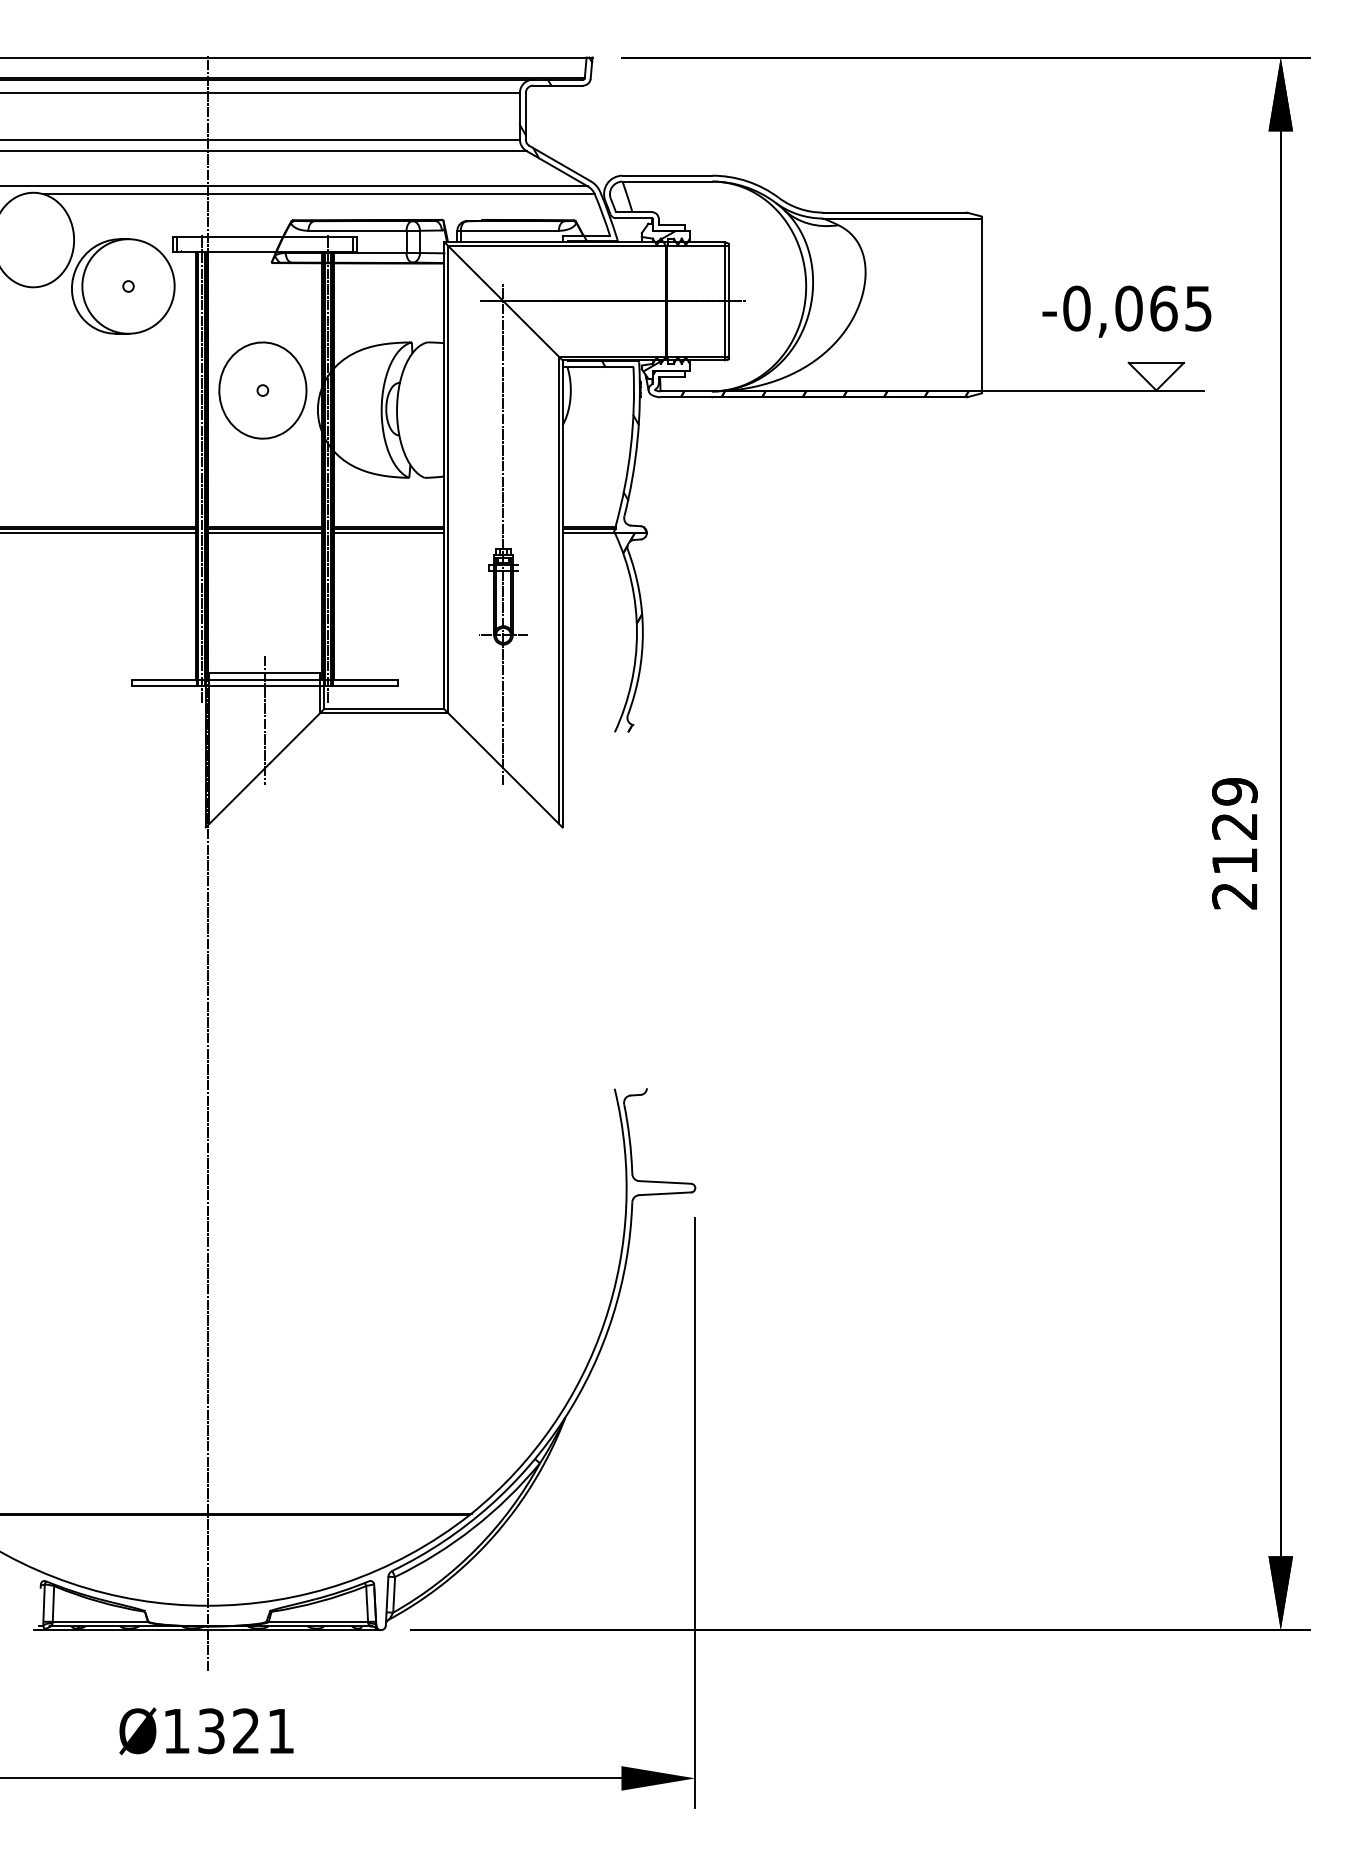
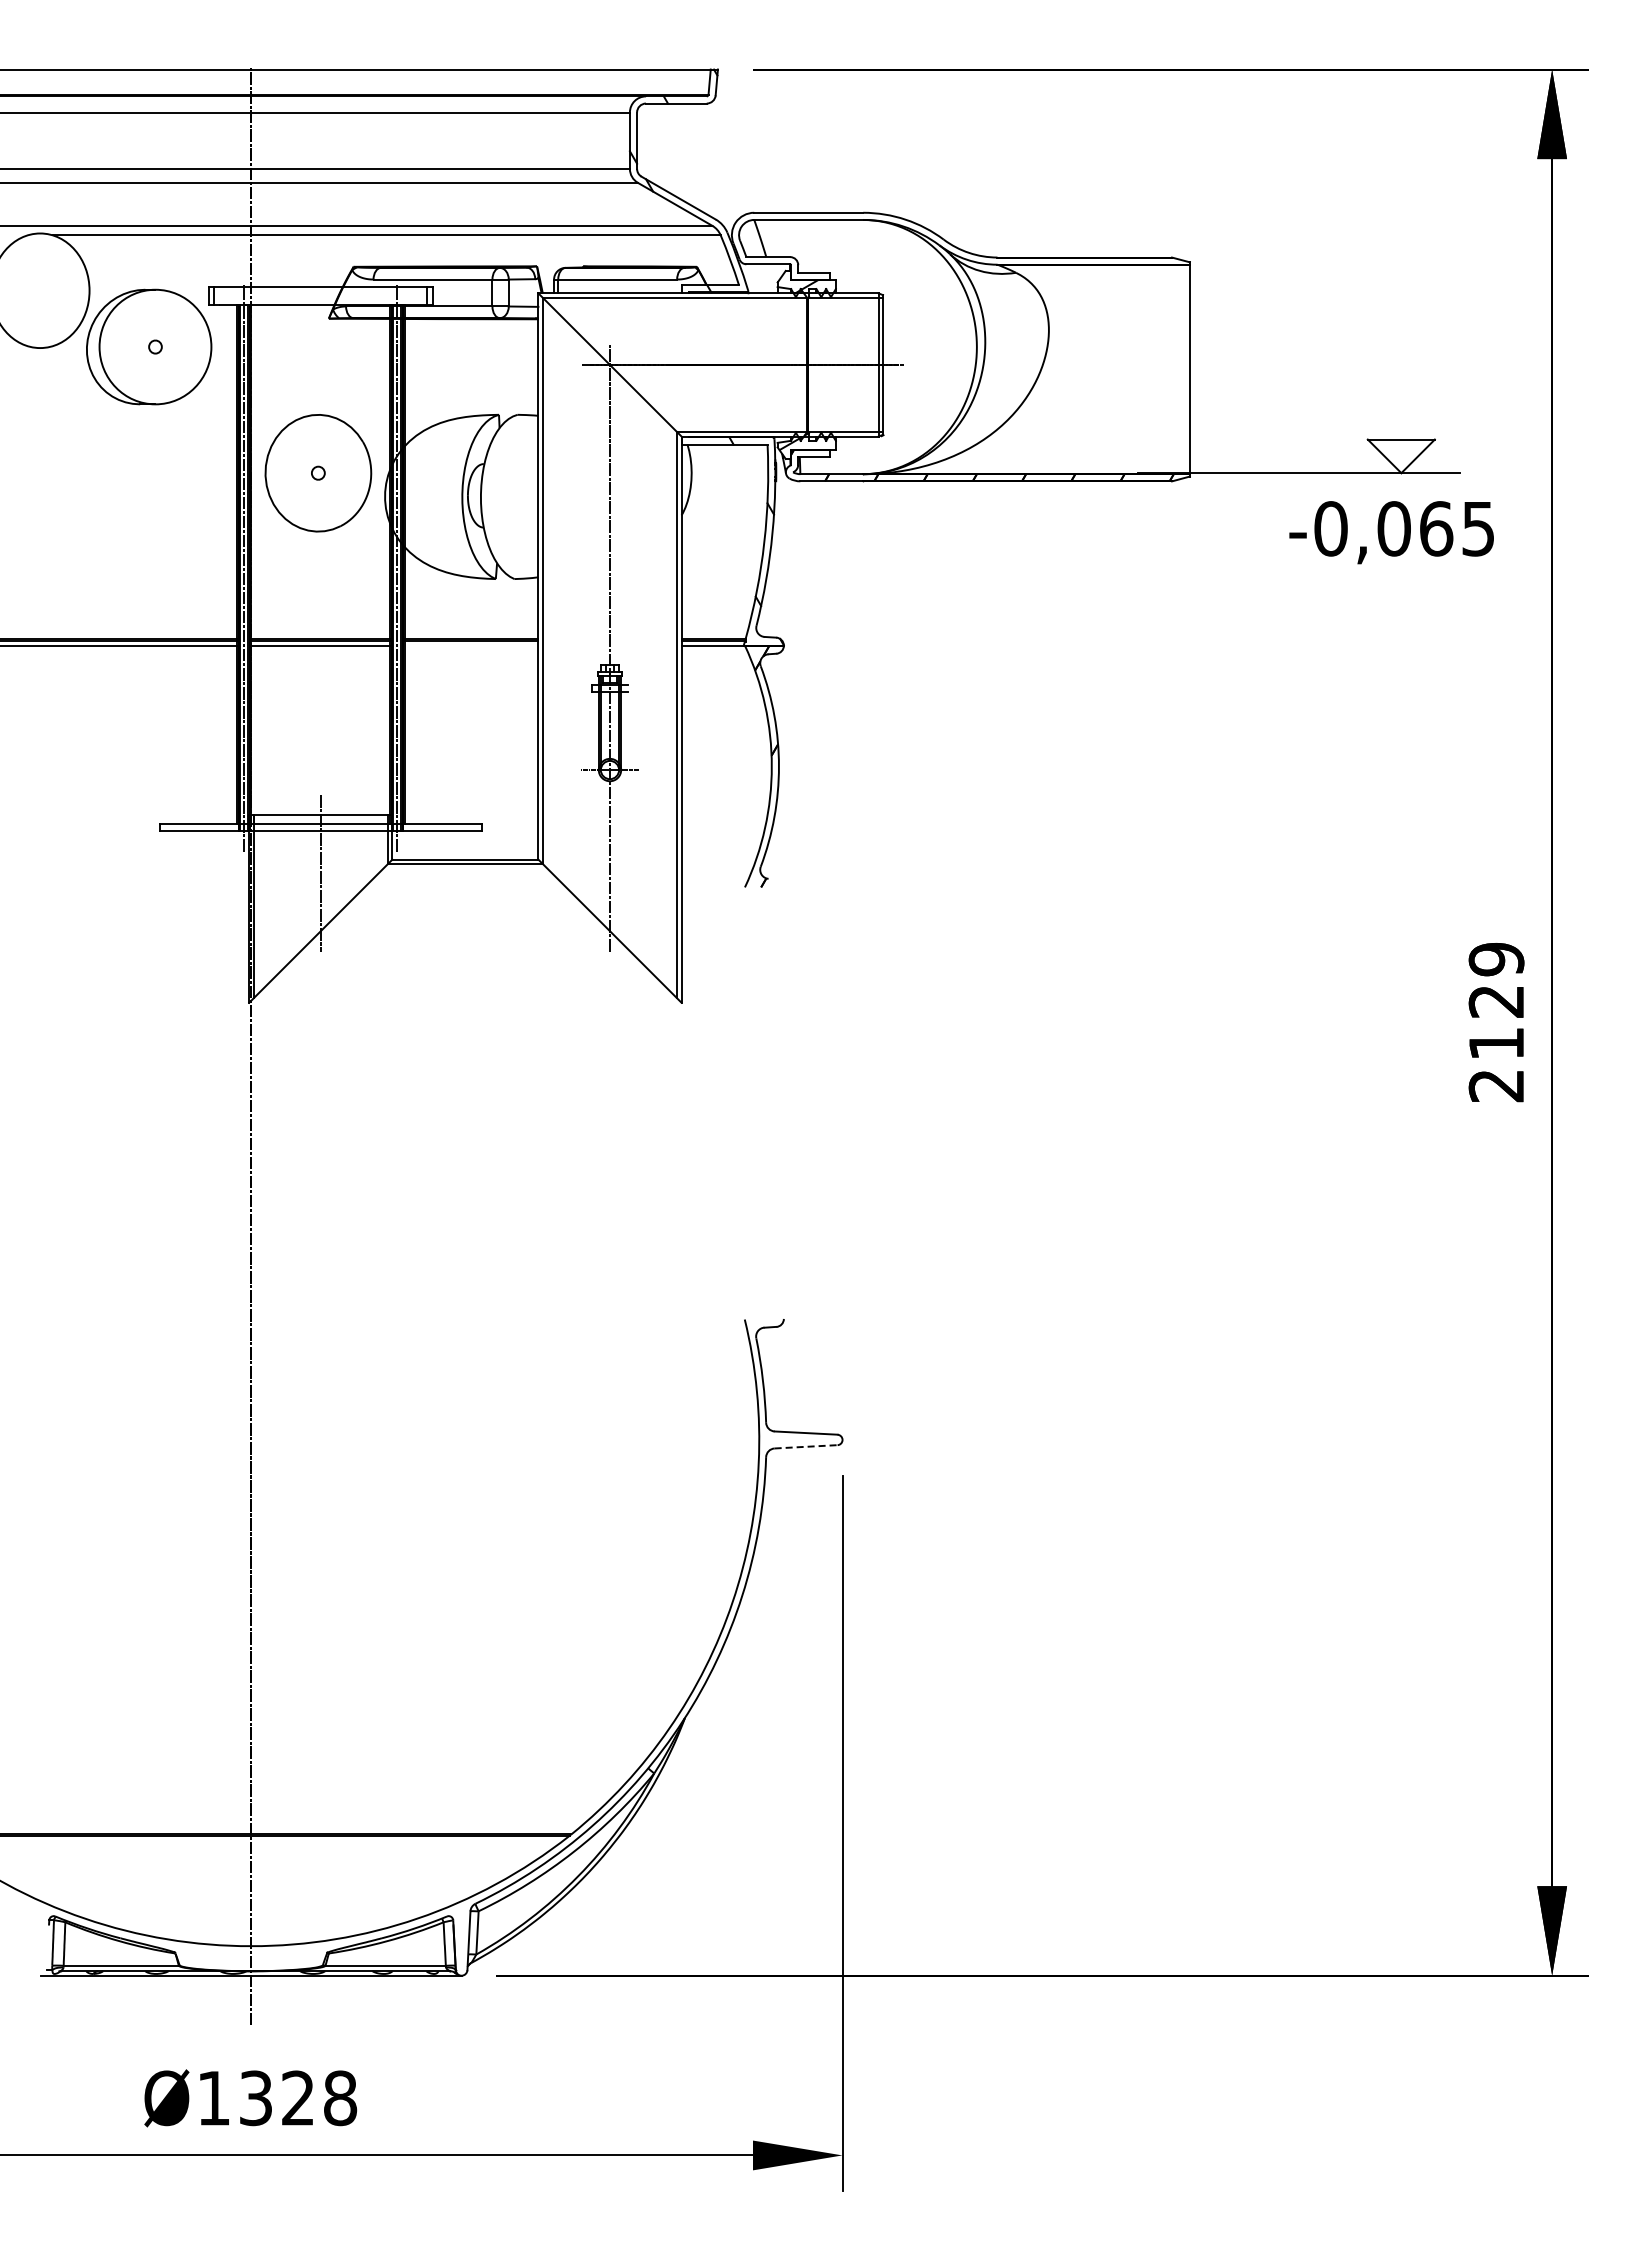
text: (1126, 311) -> (1391, 532), moved
line: (389, 532) -> (471, 645), removed
line: (665, 1193) -> (806, 1446), solid -> dashed
text: (281, 1731) -> (340, 2098), Ø1321 -> Ø1328

